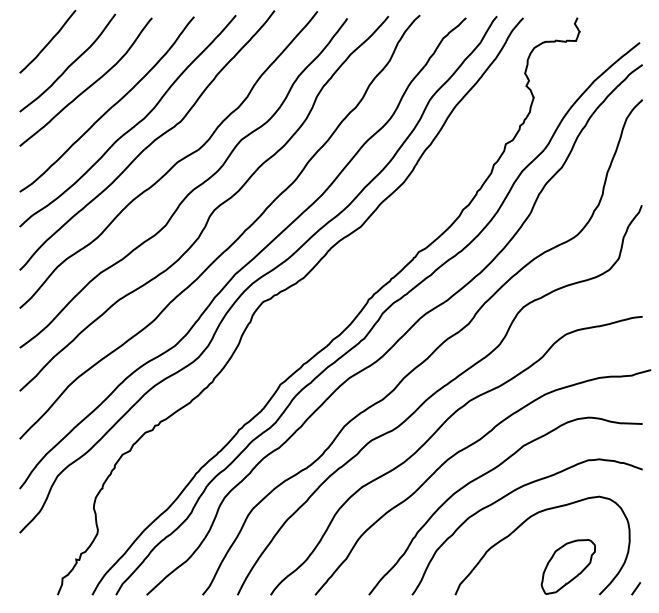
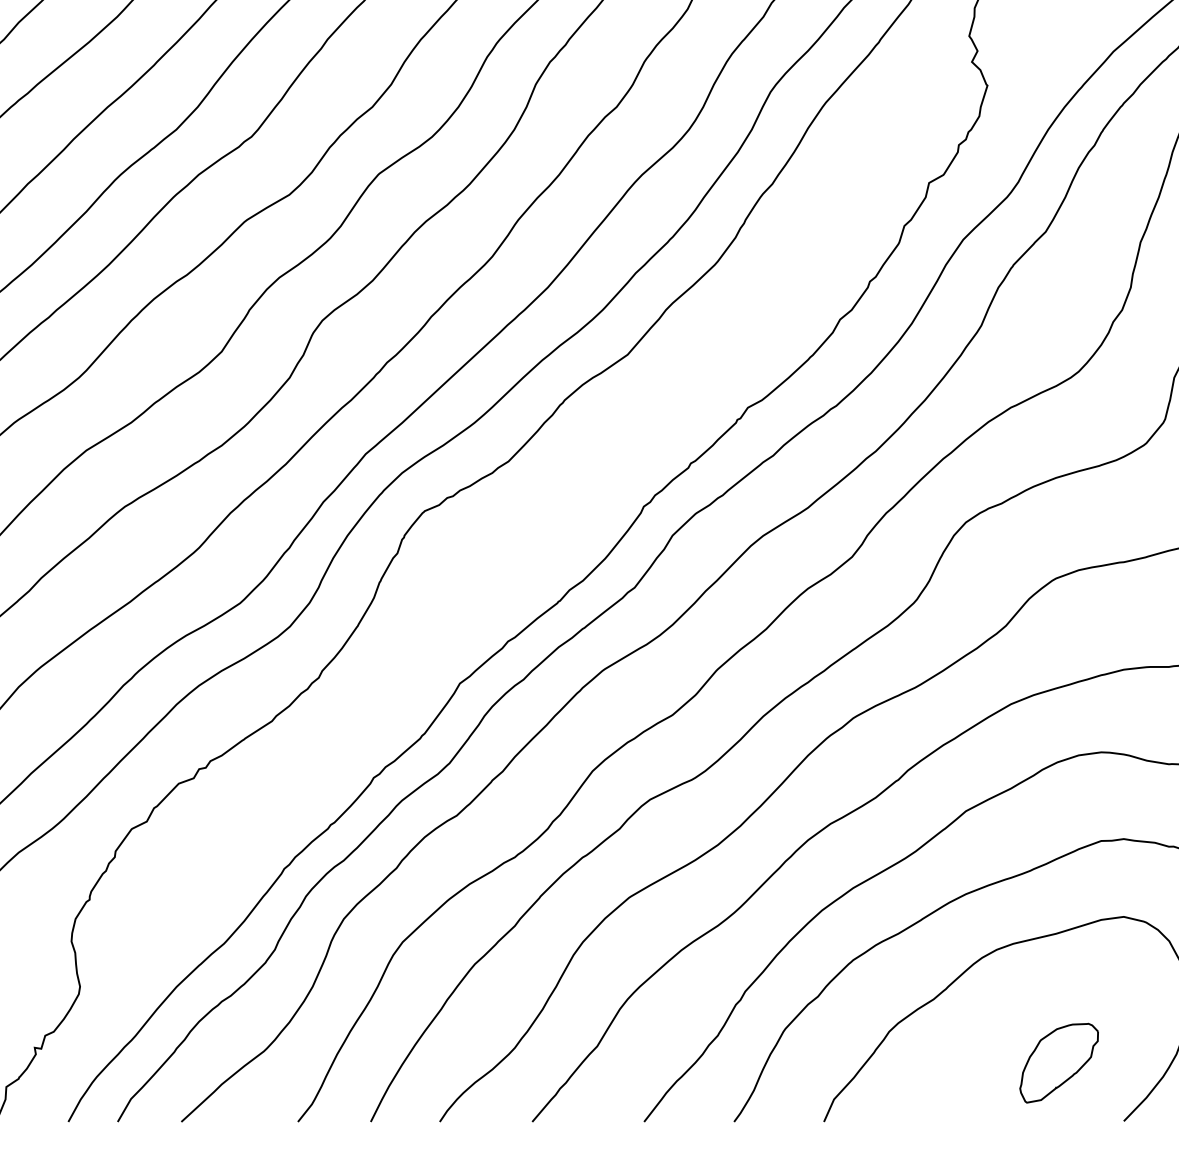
part: (567, 566) -> (1057, 1062), size x0.7

